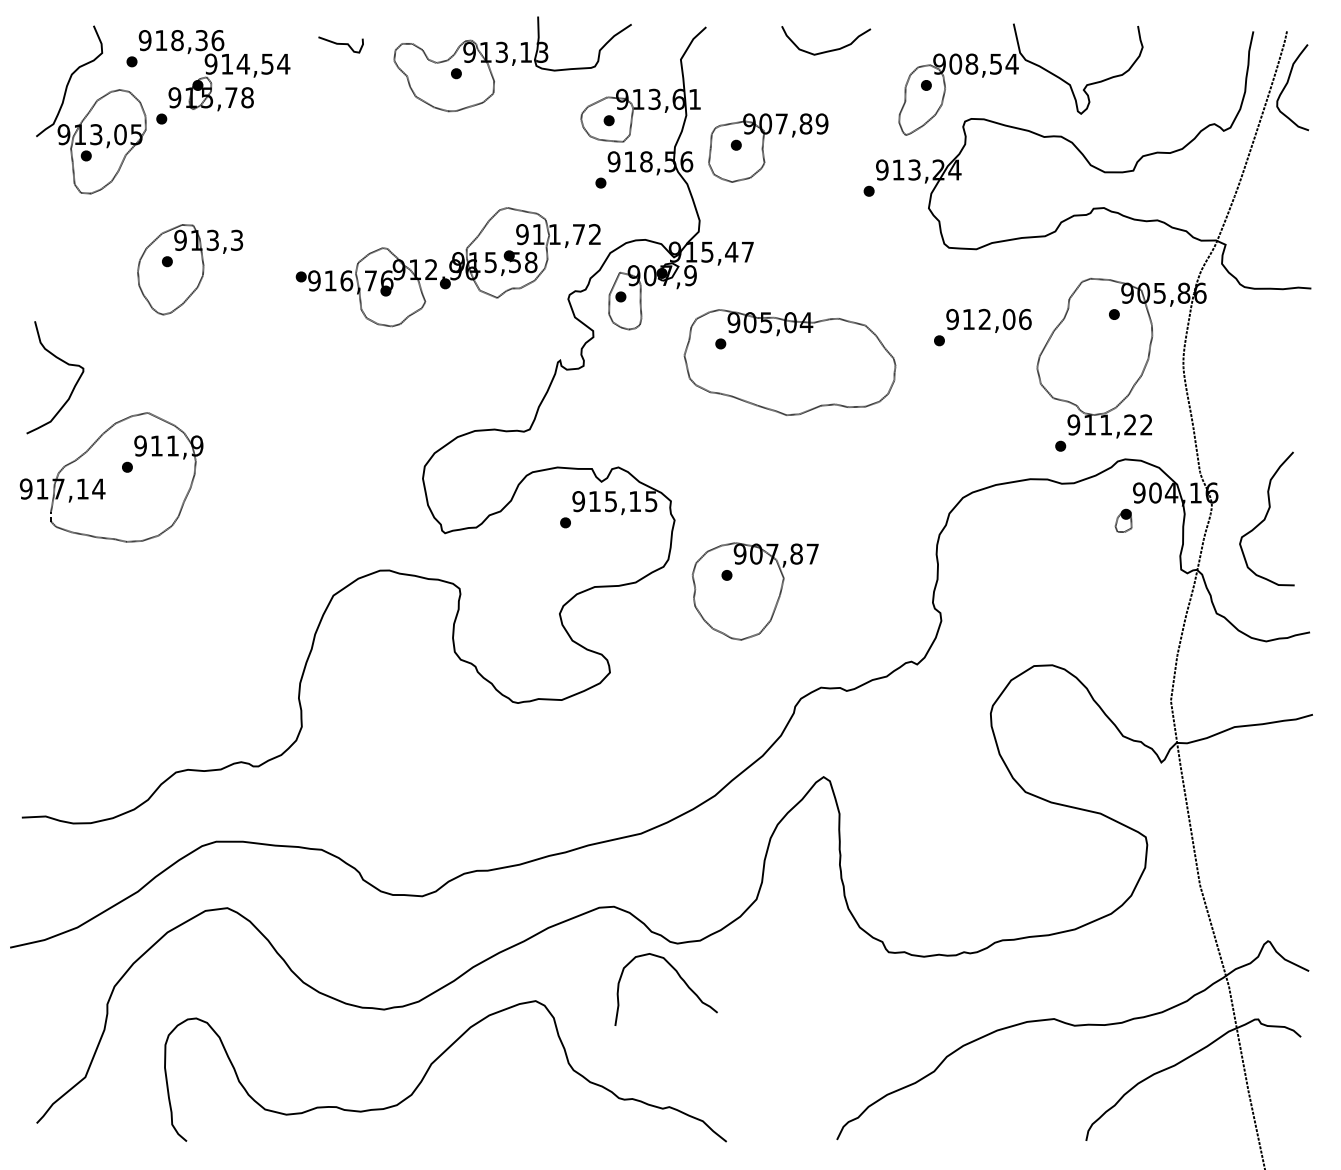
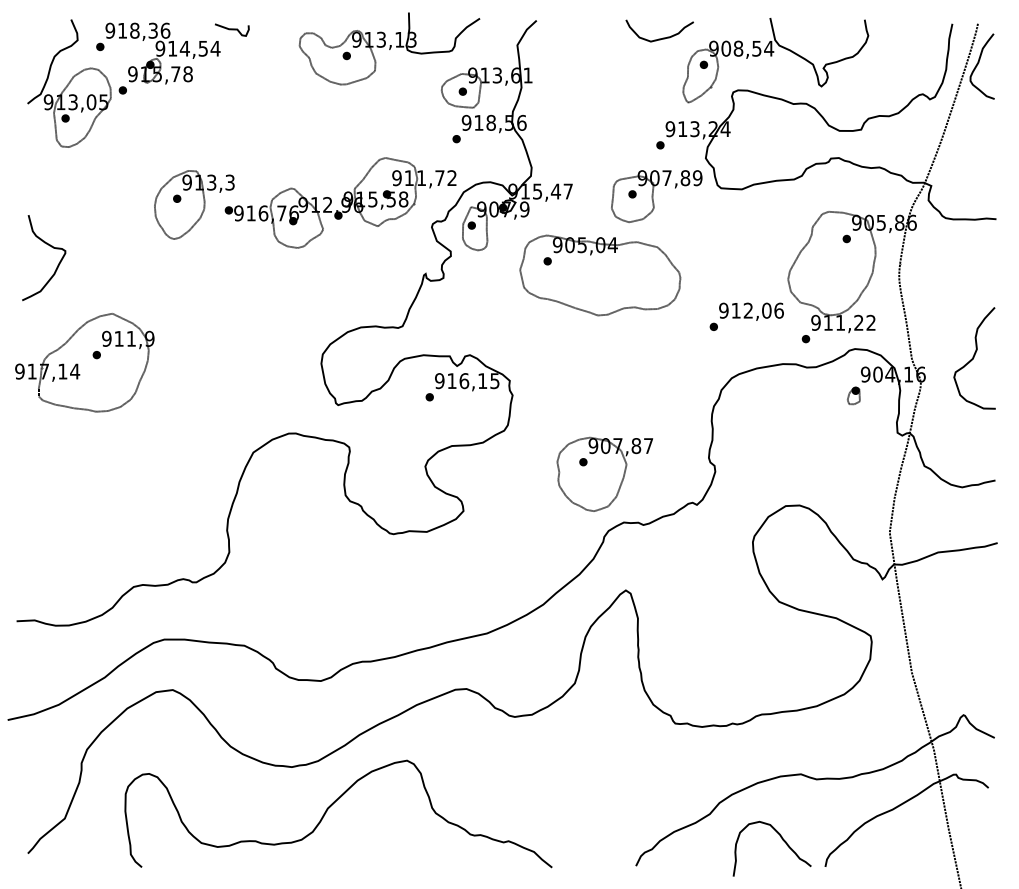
curve: (341, 44) -> (232, 29), moved
curve: (829, 49) -> (662, 37), moved
part: (767, 148) -> (656, 196), moved
part: (190, 269) -> (194, 204), moved
text: (982, 327) -> (746, 316), moved
curve: (62, 362) -> (49, 246), moved
text: (611, 502) -> (464, 381), 915,15 -> 916,15
curve: (1266, 517) -> (974, 357), moved
part: (754, 590) -> (604, 473), moved
curve: (679, 978) -> (782, 840), moved

